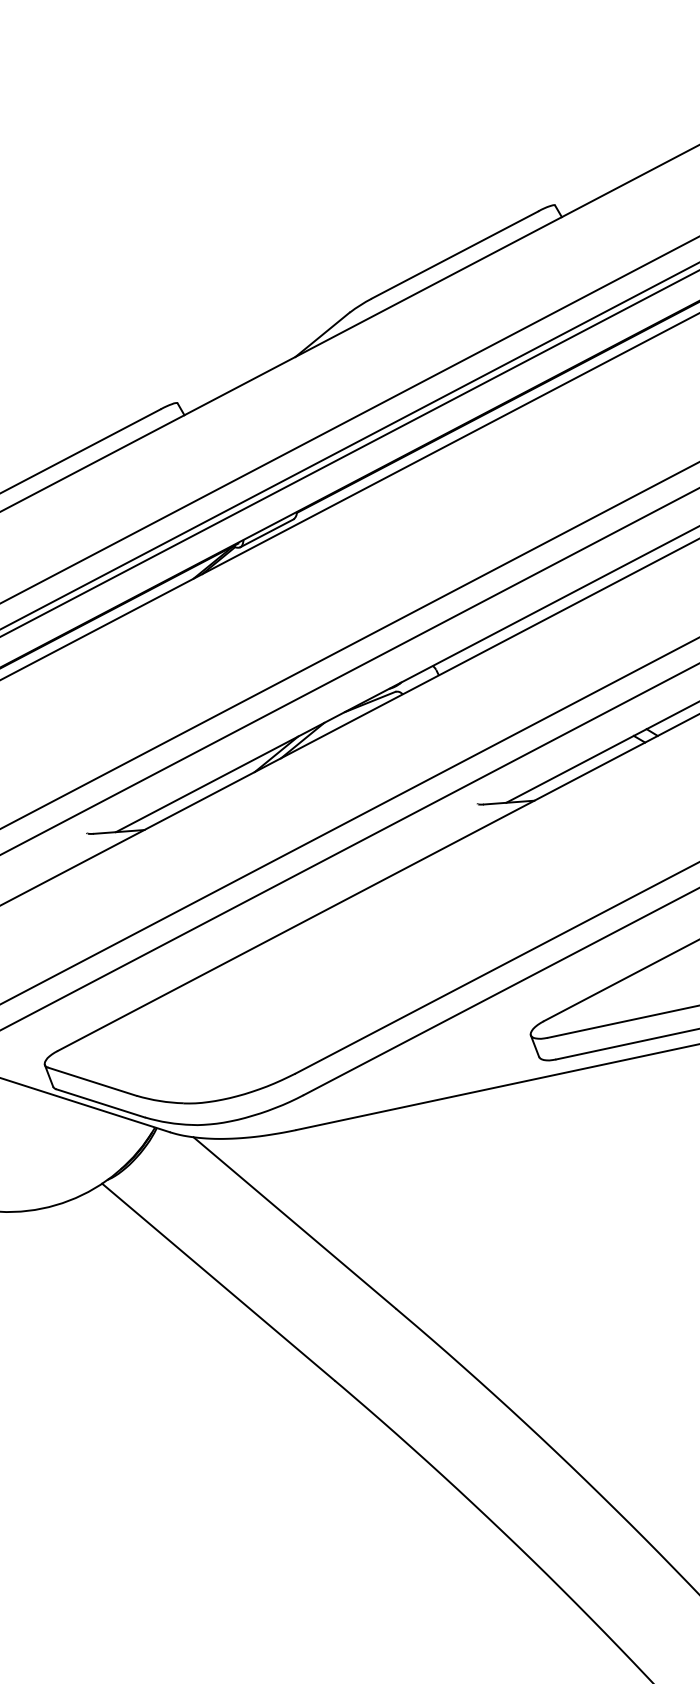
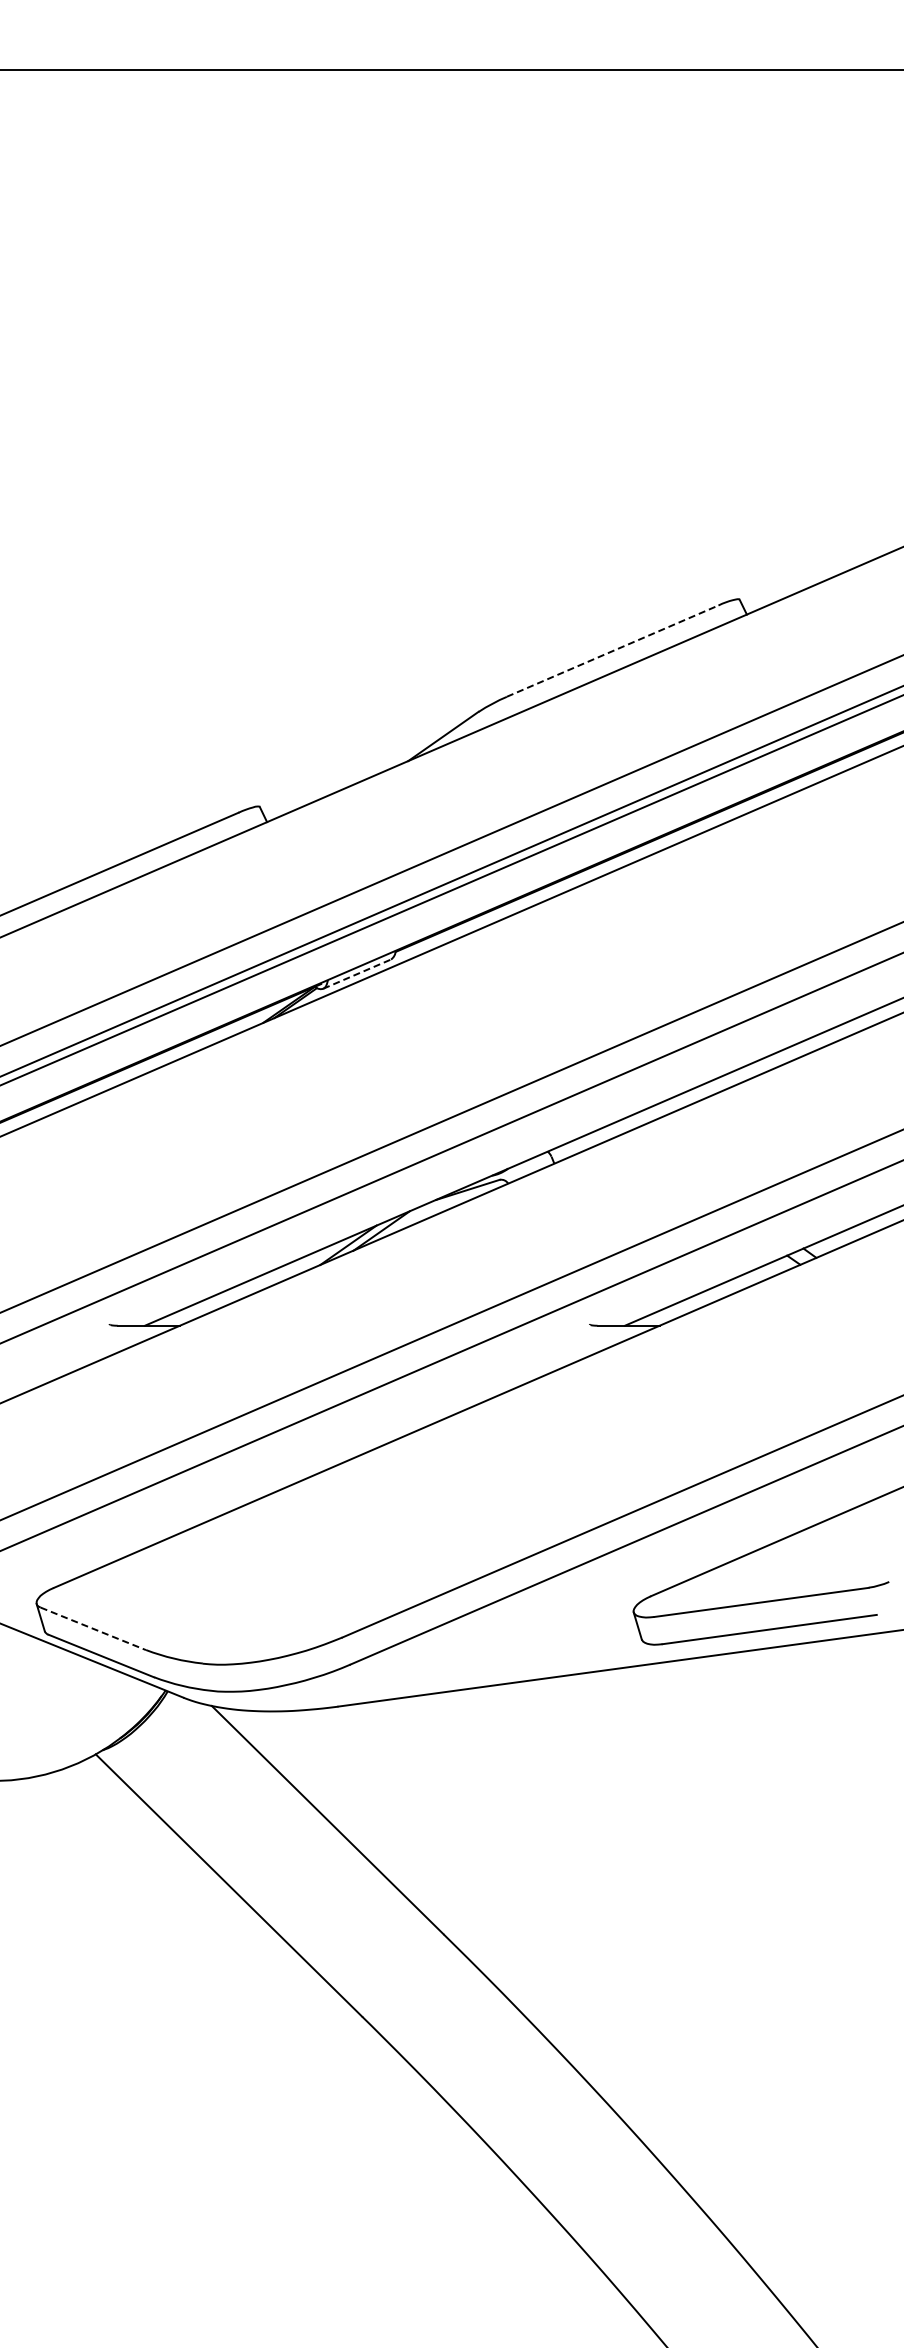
line: (455, 254) -> (613, 650), solid -> dashed
line: (267, 533) -> (357, 974), solid -> dashed
line: (92, 1081) -> (93, 1628), solid -> dashed

